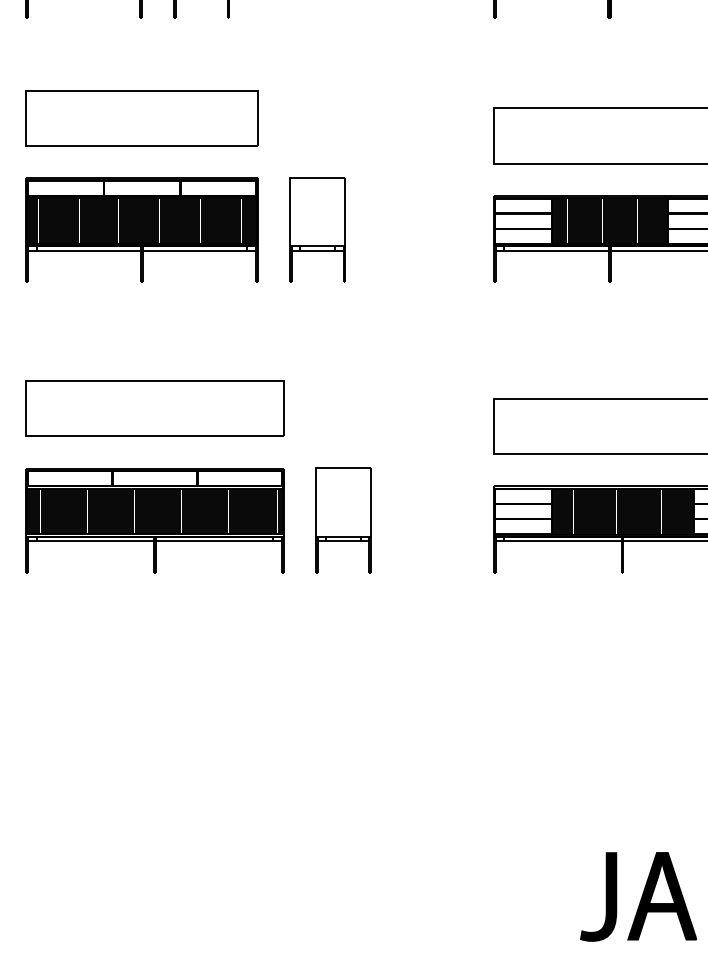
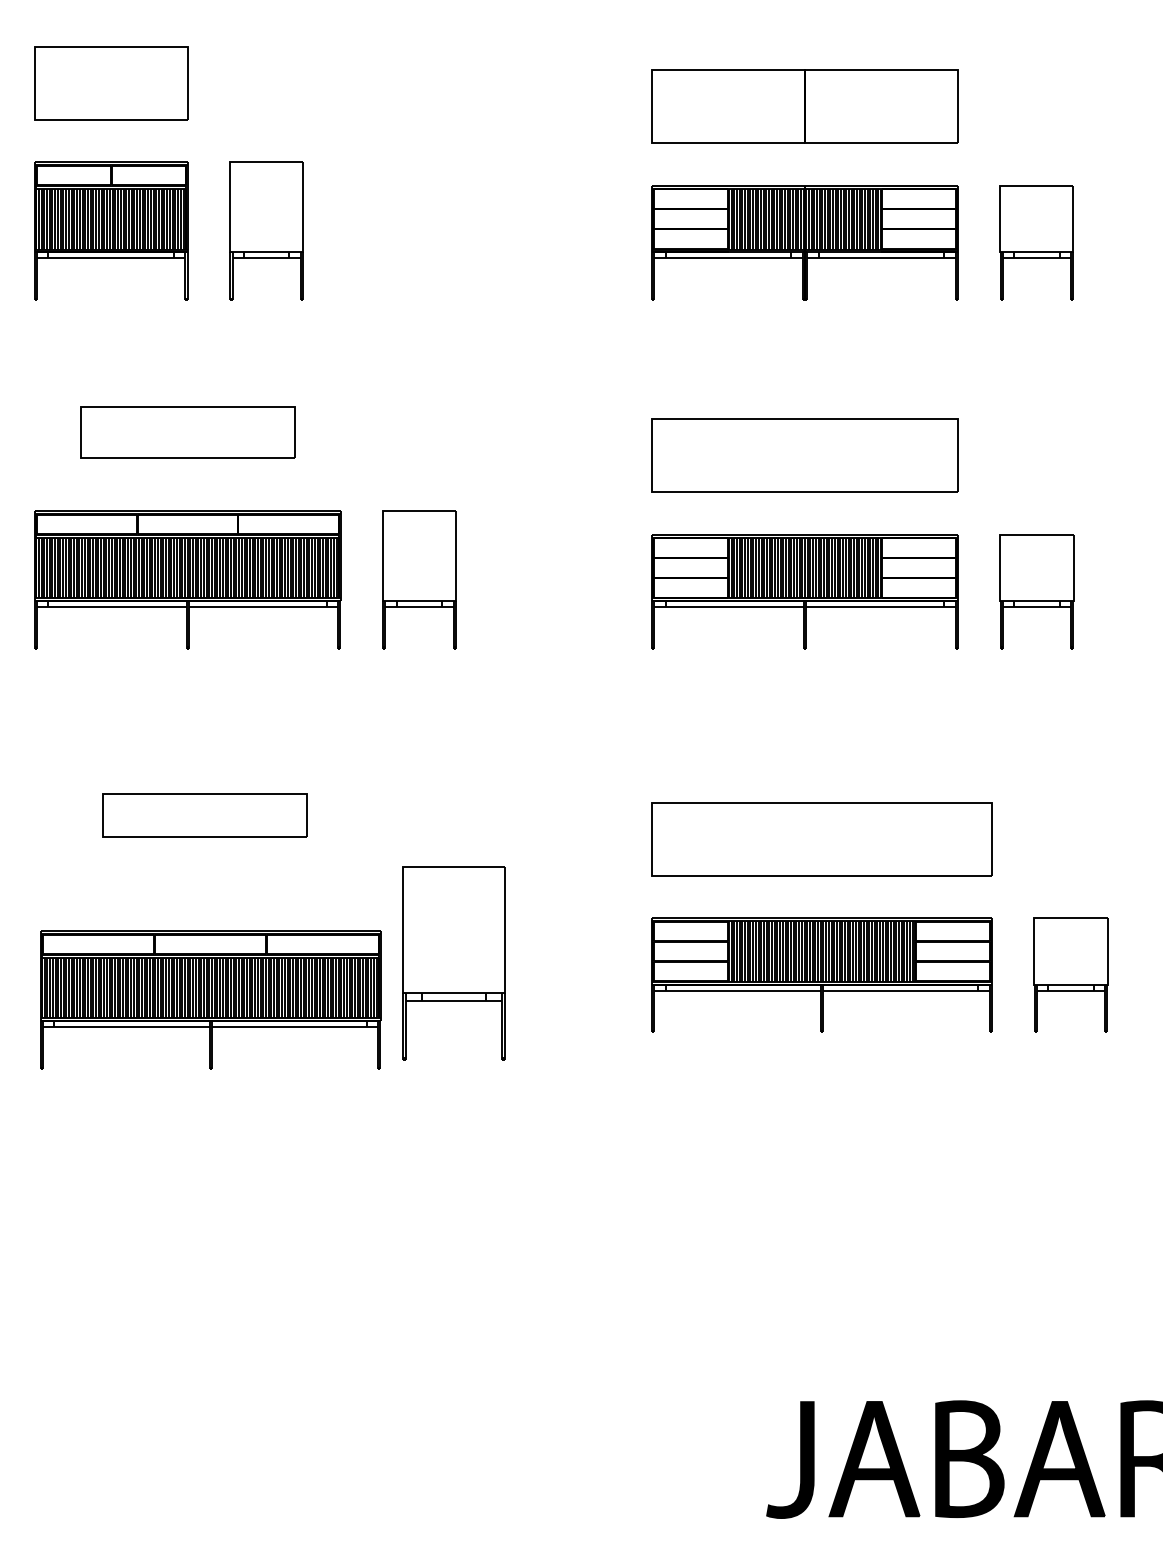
part: (141, 118) -> (187, 432), size x0.7
part: (154, 408) -> (204, 815), size x0.6
part: (154, 520) -> (210, 999), moved
part: (343, 520) -> (453, 962), size x1.4

